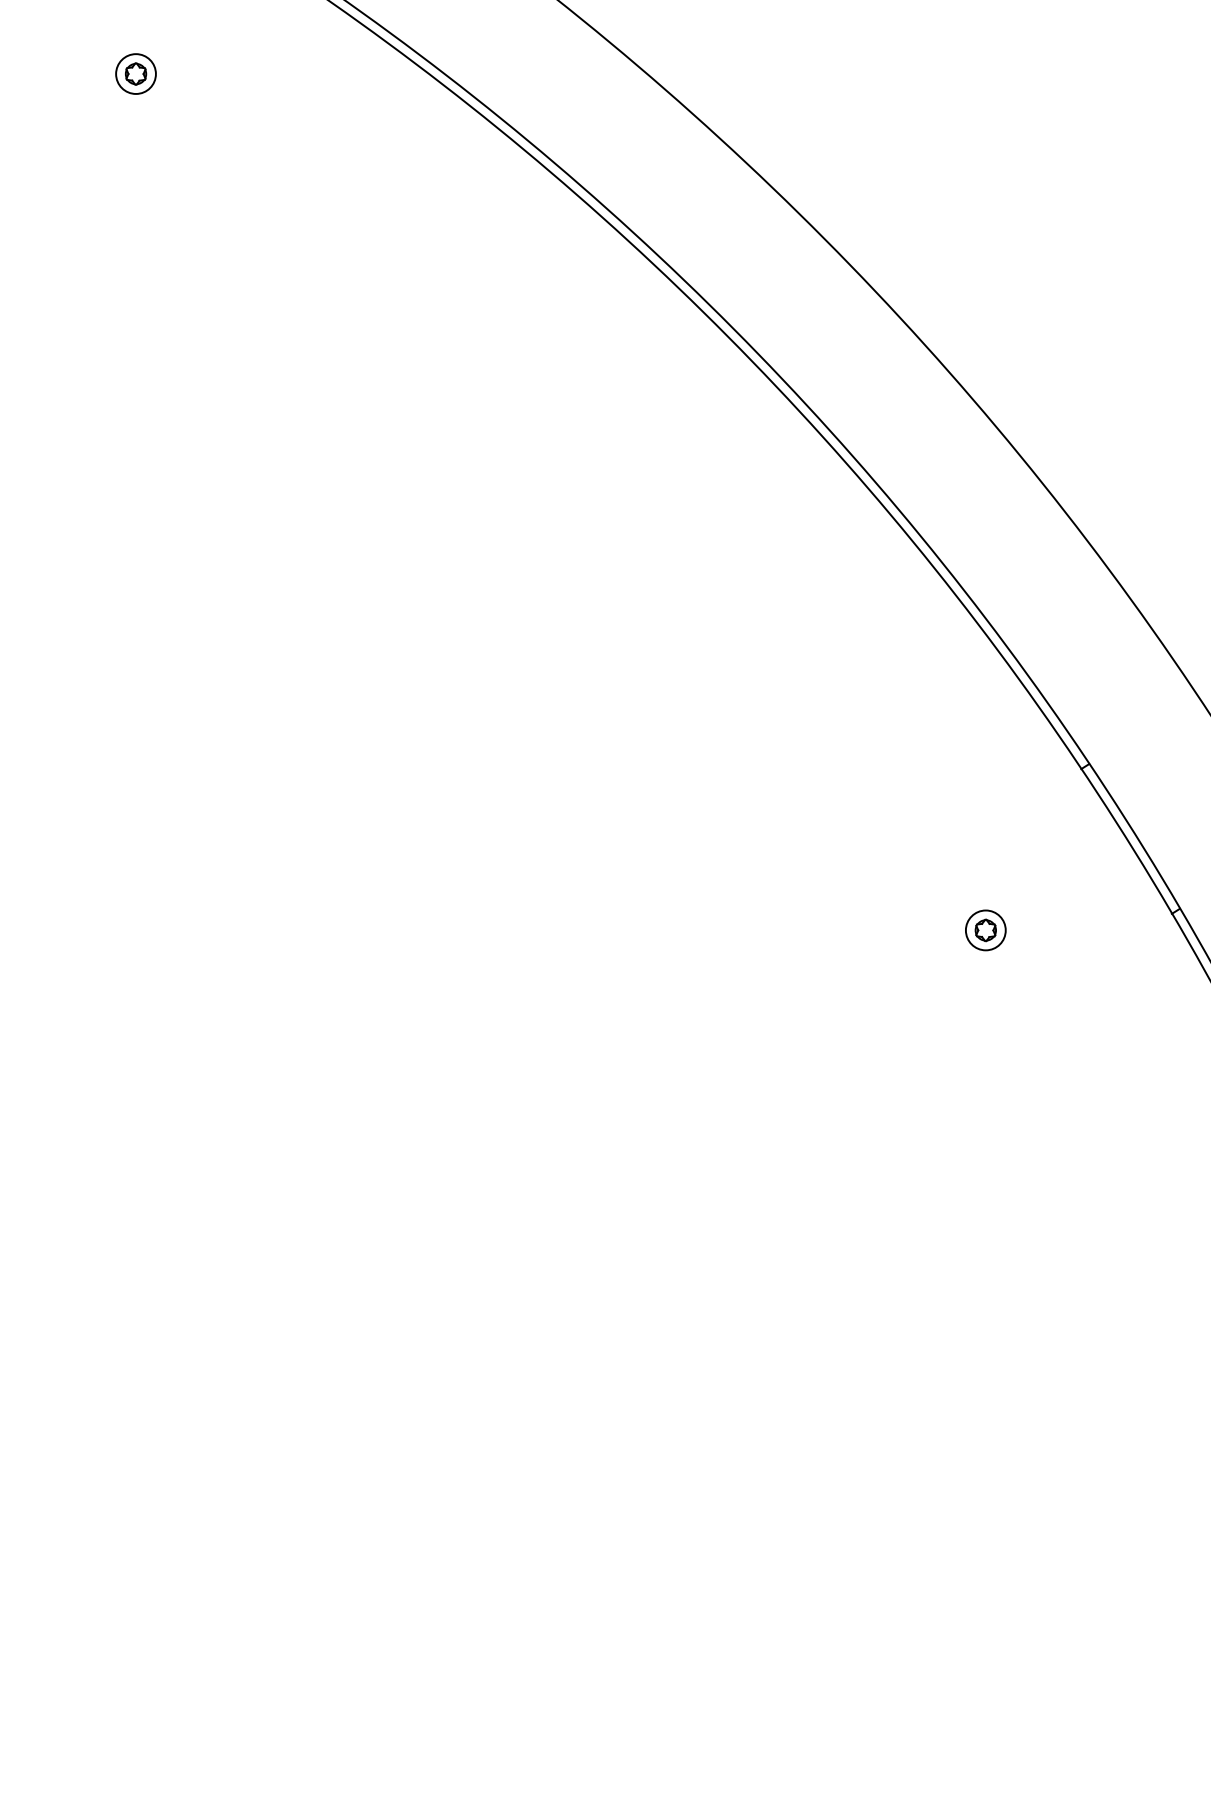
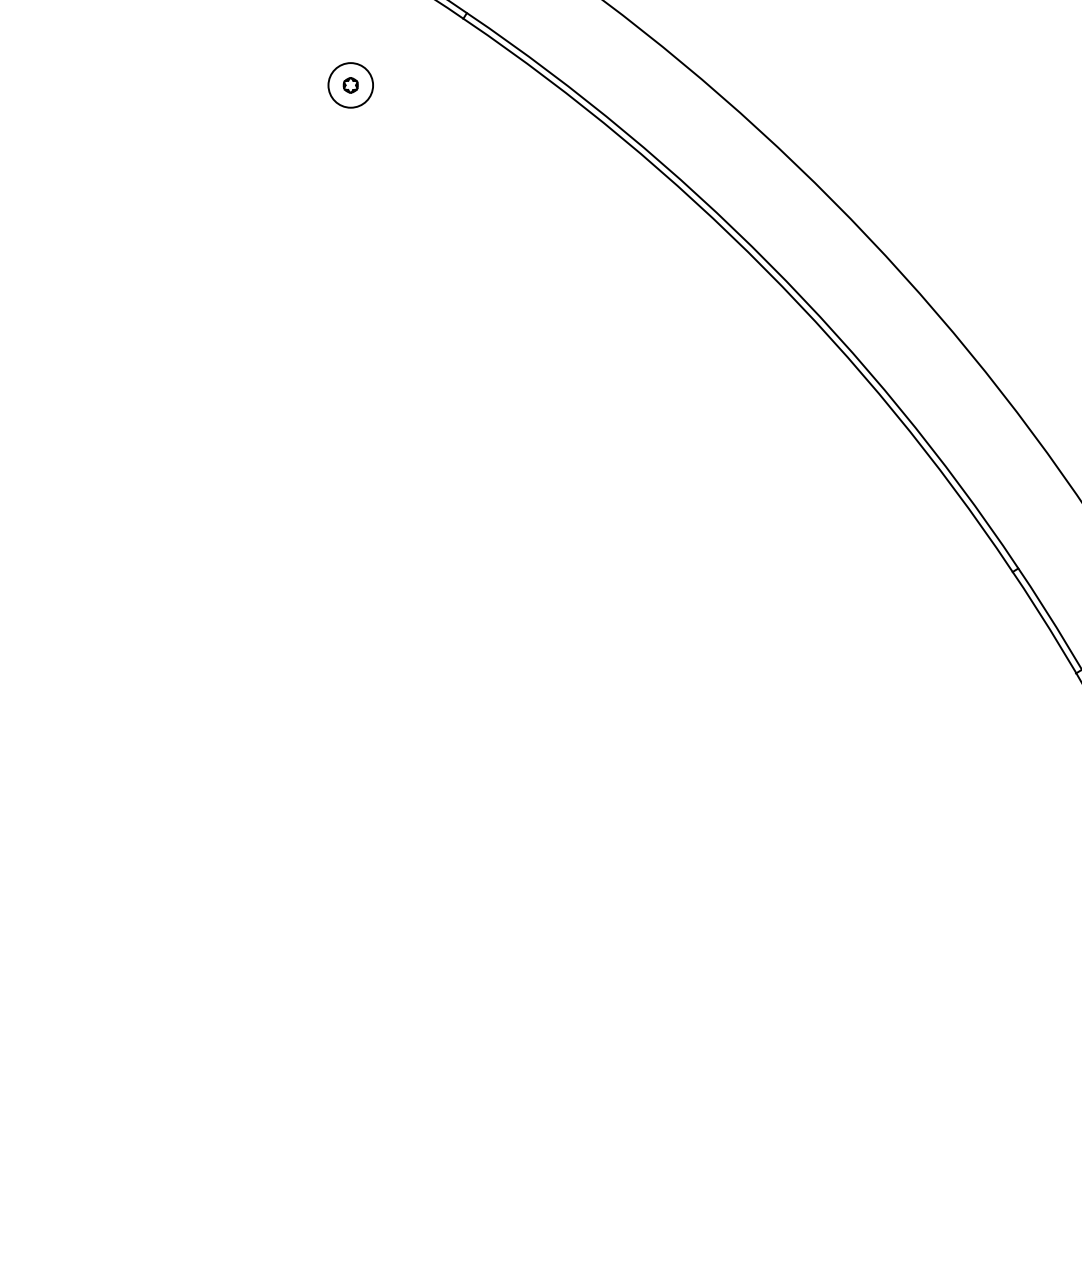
circle: (135, 74) -> (350, 85), size x1.6
part: (985, 929) -> (945, 684), removed

